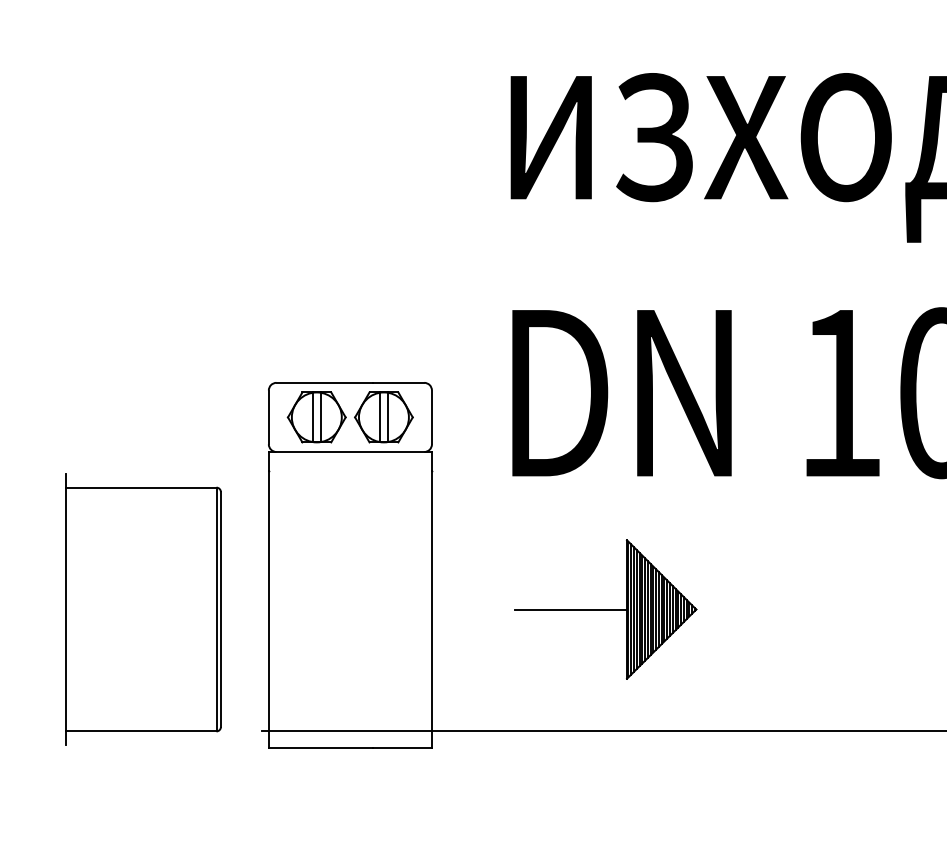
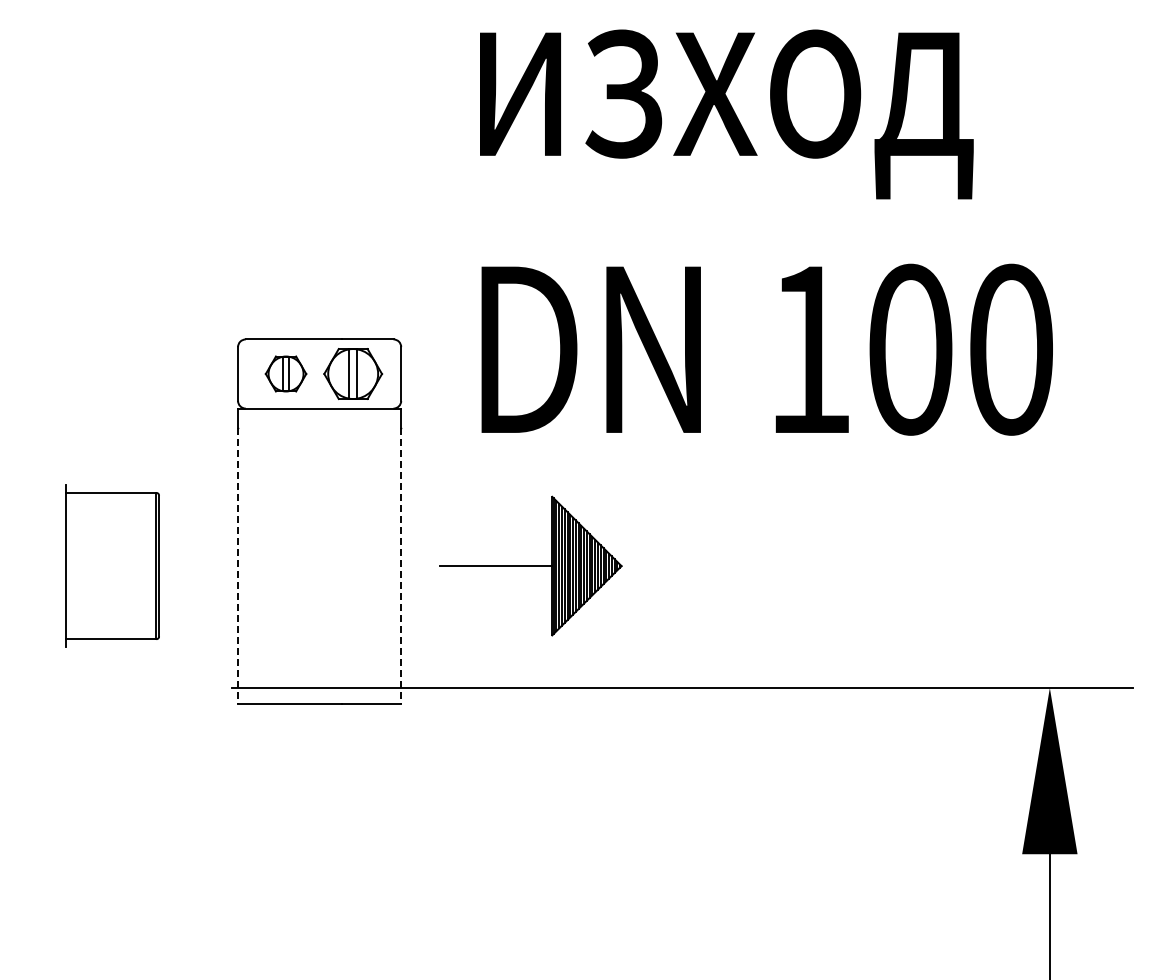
part: (316, 416) -> (285, 373), size x0.7
part: (143, 608) -> (112, 565), size x0.6
part: (605, 608) -> (530, 565), moved
line: (269, 609) -> (238, 566), solid -> dashed
line: (432, 609) -> (401, 566), solid -> dashed

